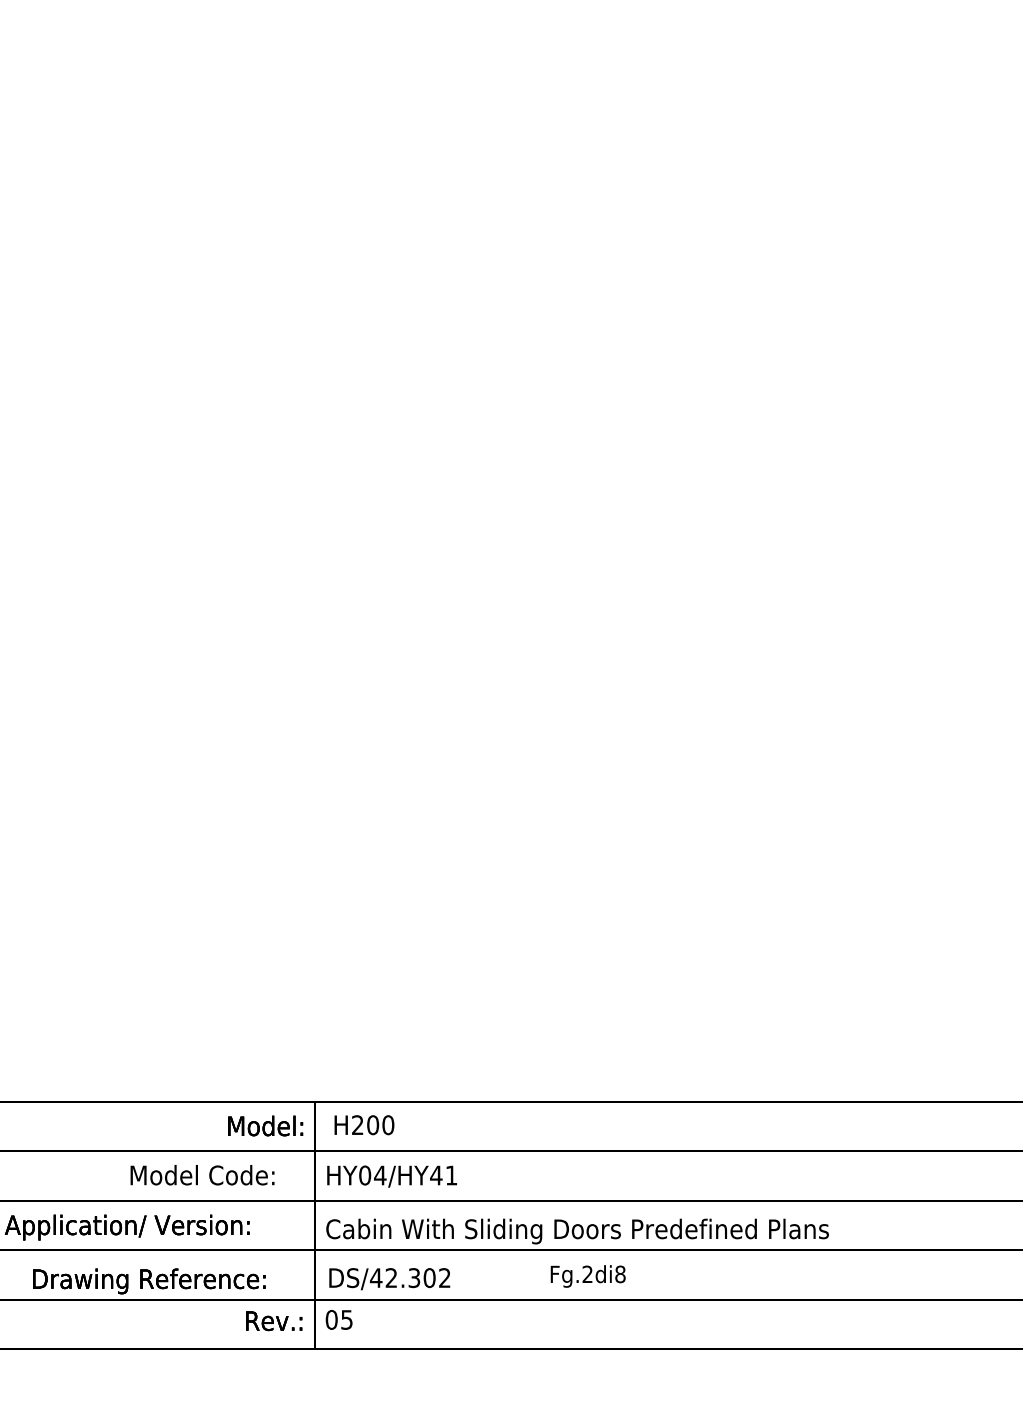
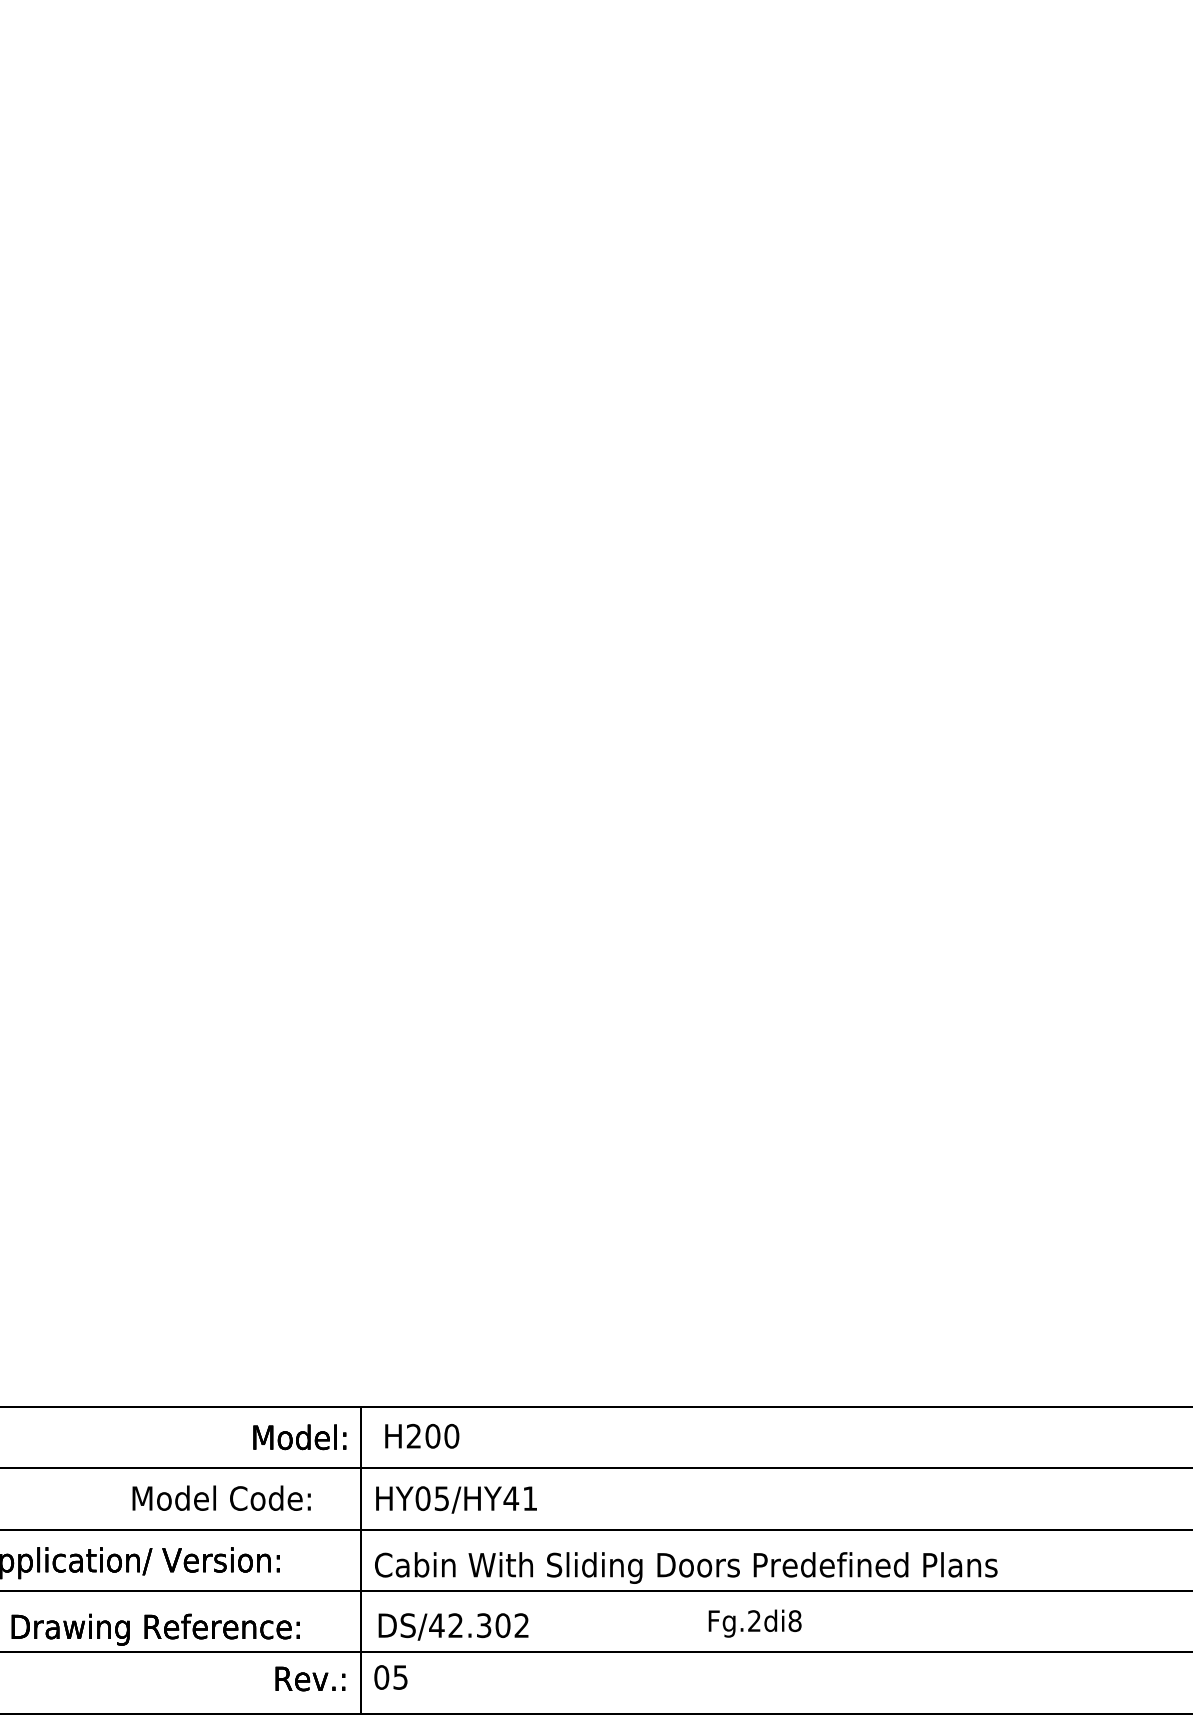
text: (380, 1175) -> (442, 1498), HY04/HY41 -> HY05/HY41
text: (587, 1276) -> (754, 1623), moved

